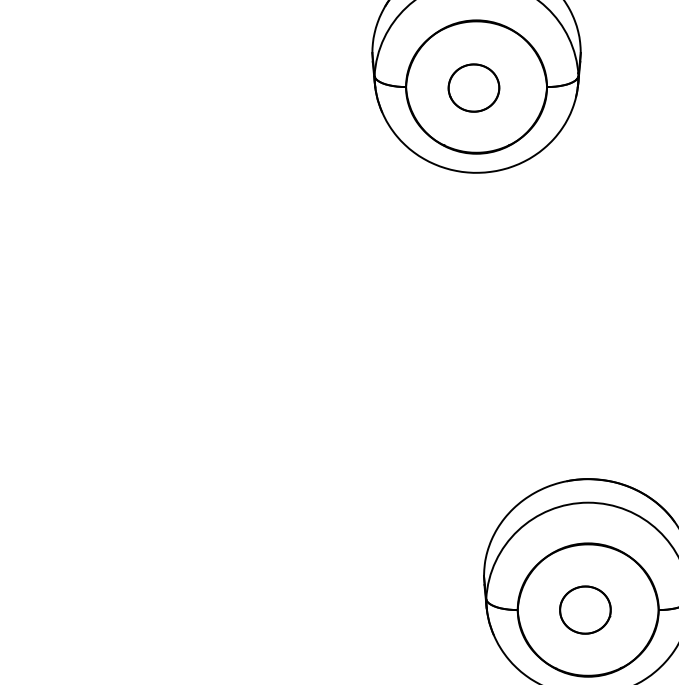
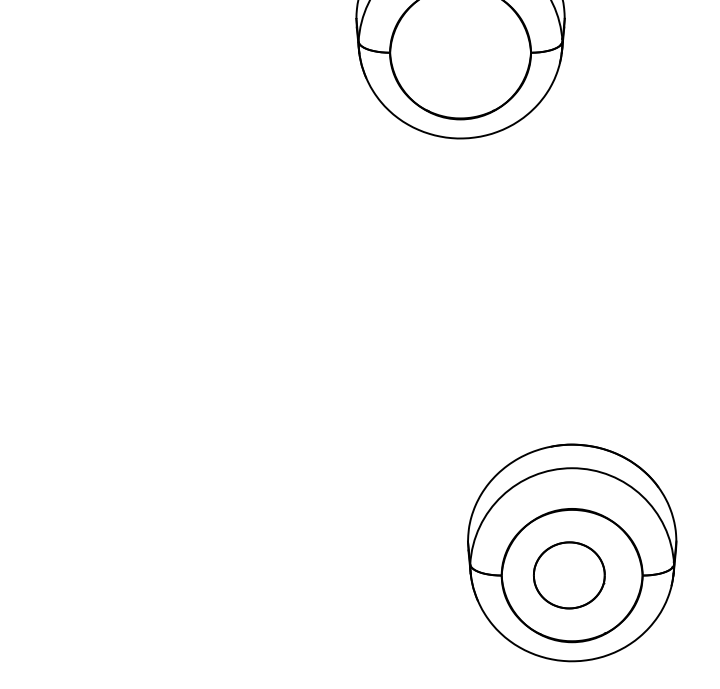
part: (473, 87) -> (457, 53), removed
part: (585, 610) -> (569, 575), size x1.4

